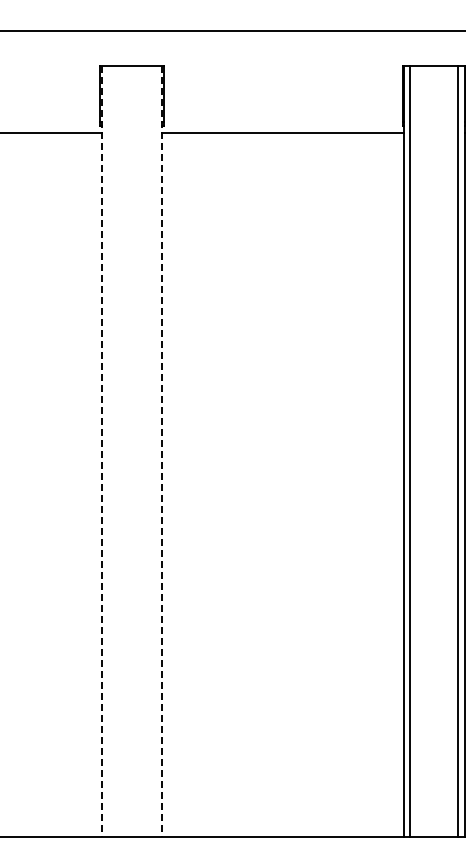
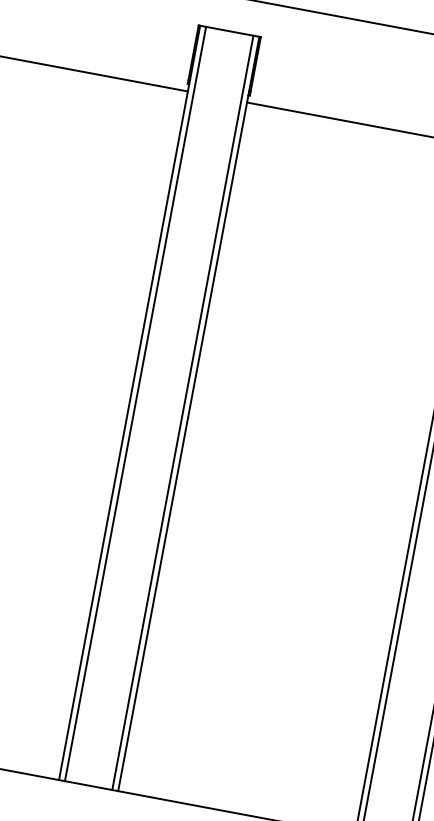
line: (101, 451) -> (129, 402), dashed -> solid
line: (108, 451) -> (135, 404), added
line: (156, 451) -> (182, 413), added
line: (162, 451) -> (188, 414), dashed -> solid

